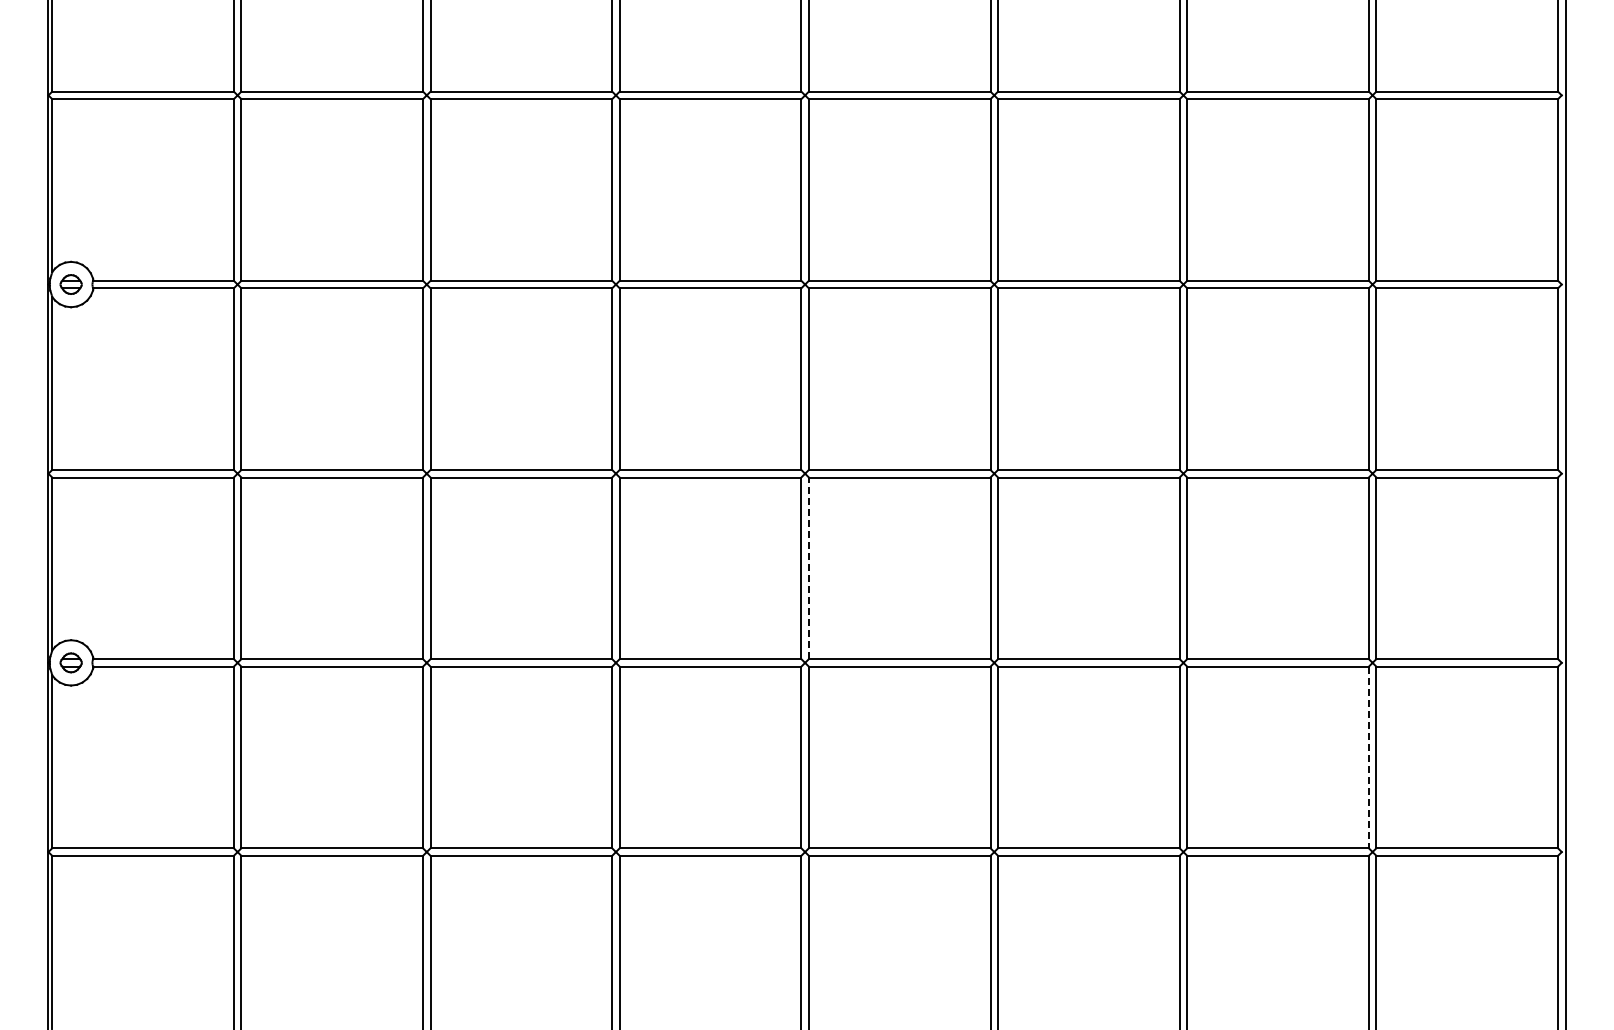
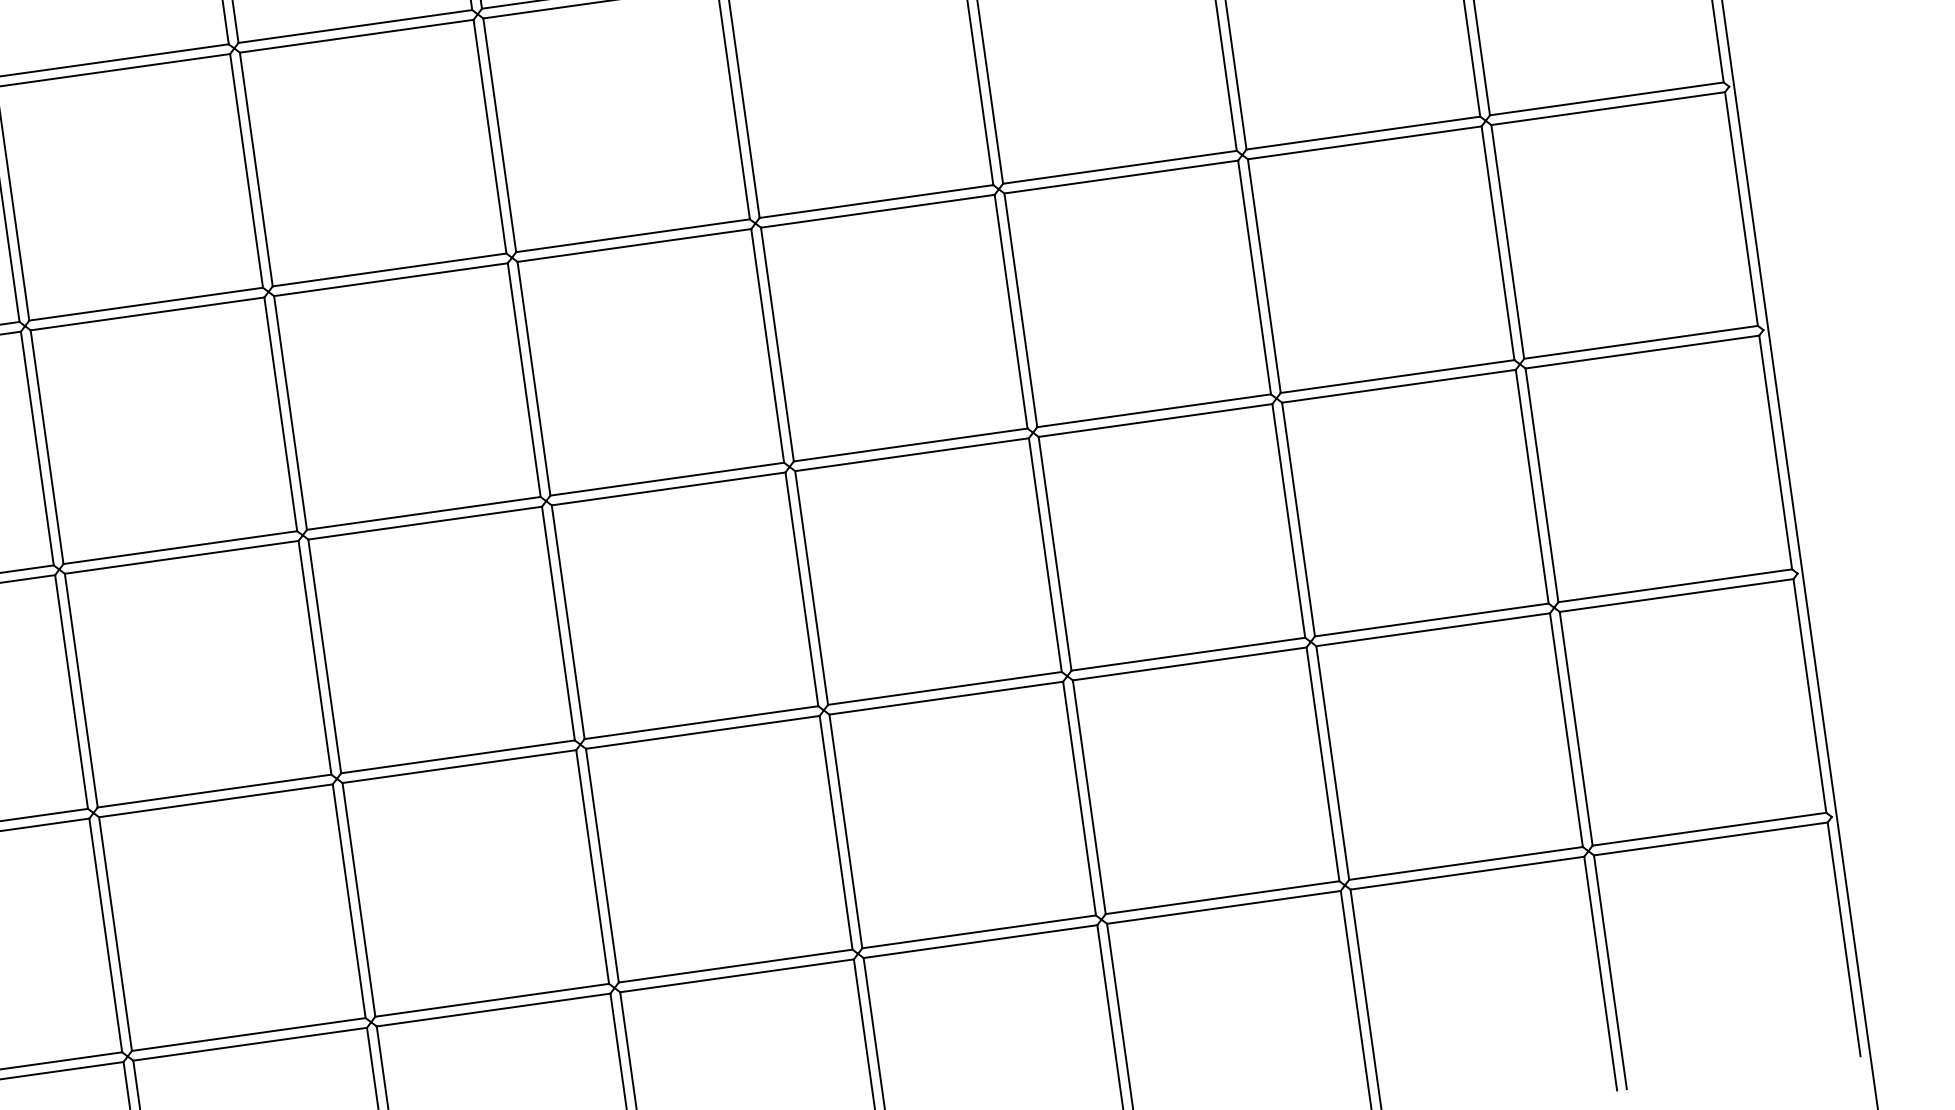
line: (808, 568) -> (811, 588), dashed -> solid
line: (1368, 757) -> (1566, 730), dashed -> solid

